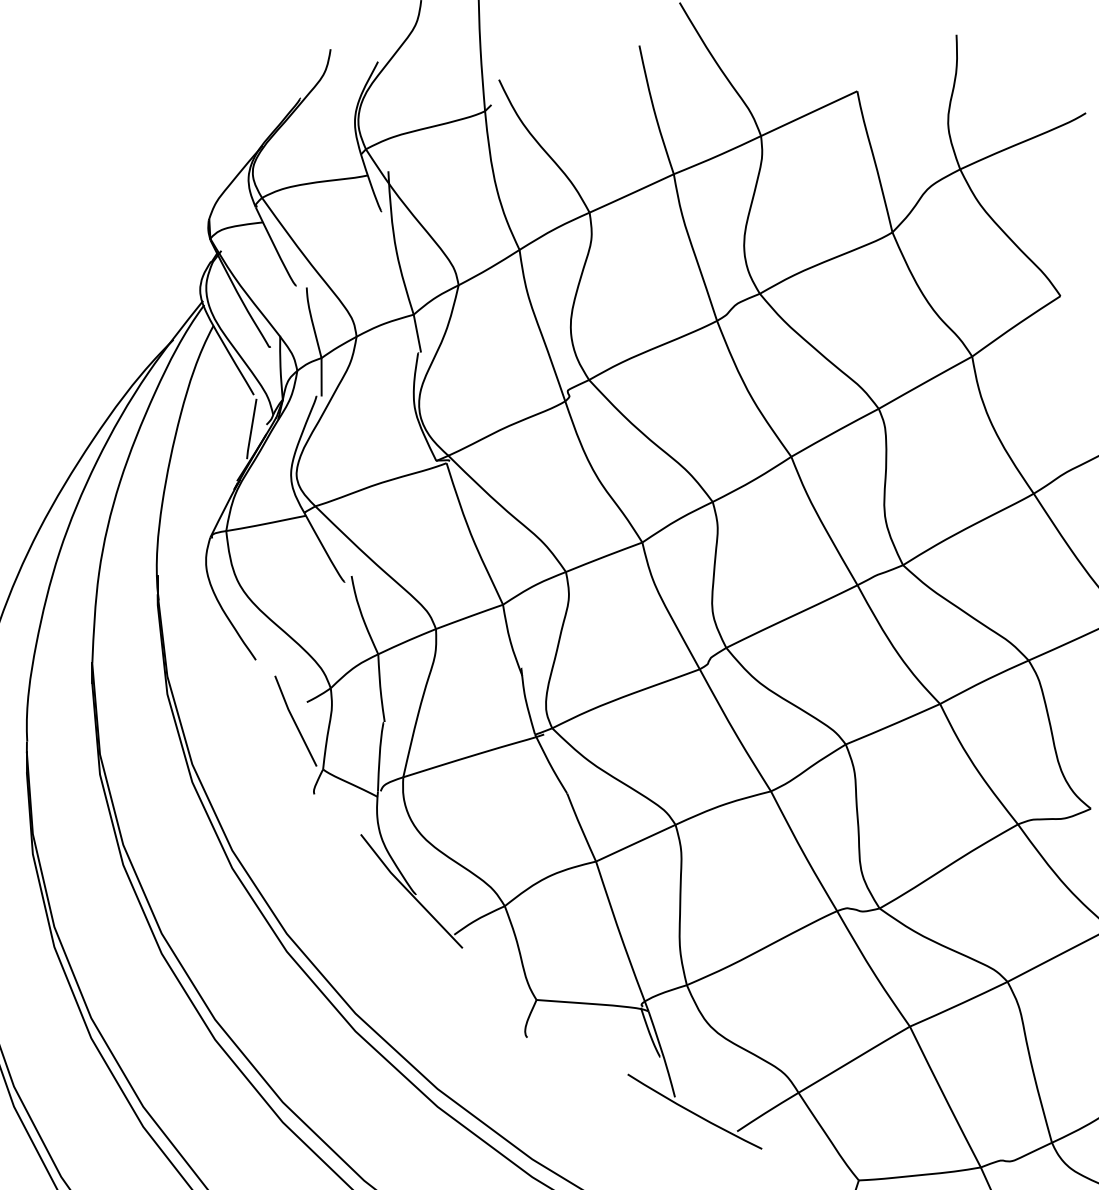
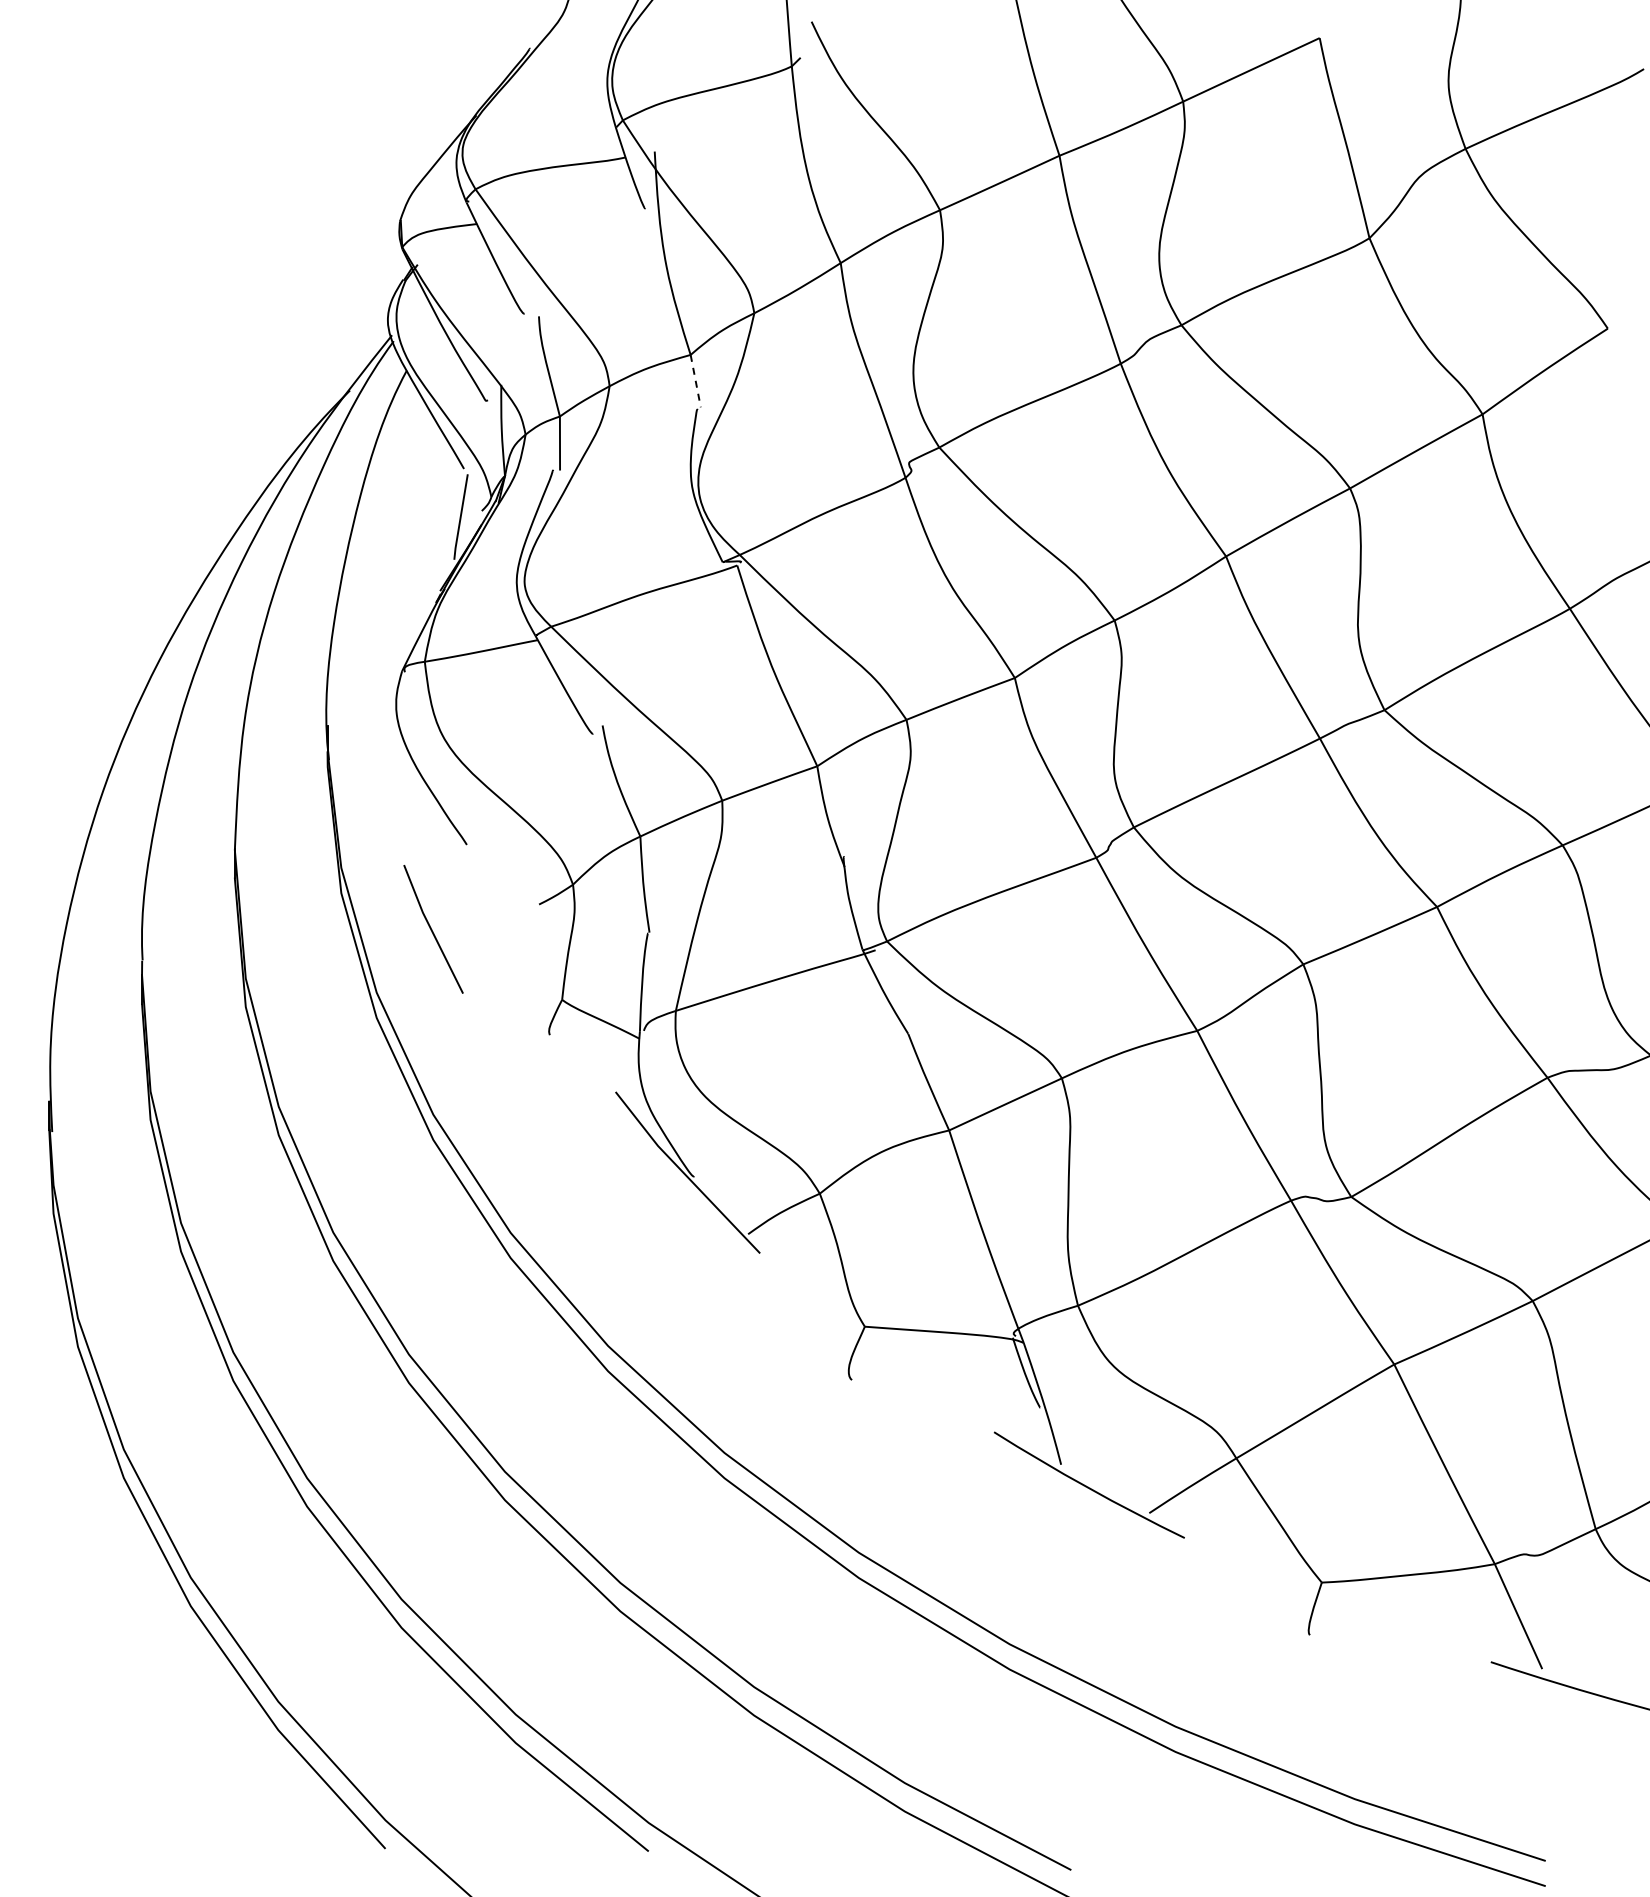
line: (417, 333) -> (695, 381), solid -> dashed
line: (295, 721) -> (432, 929), moved

